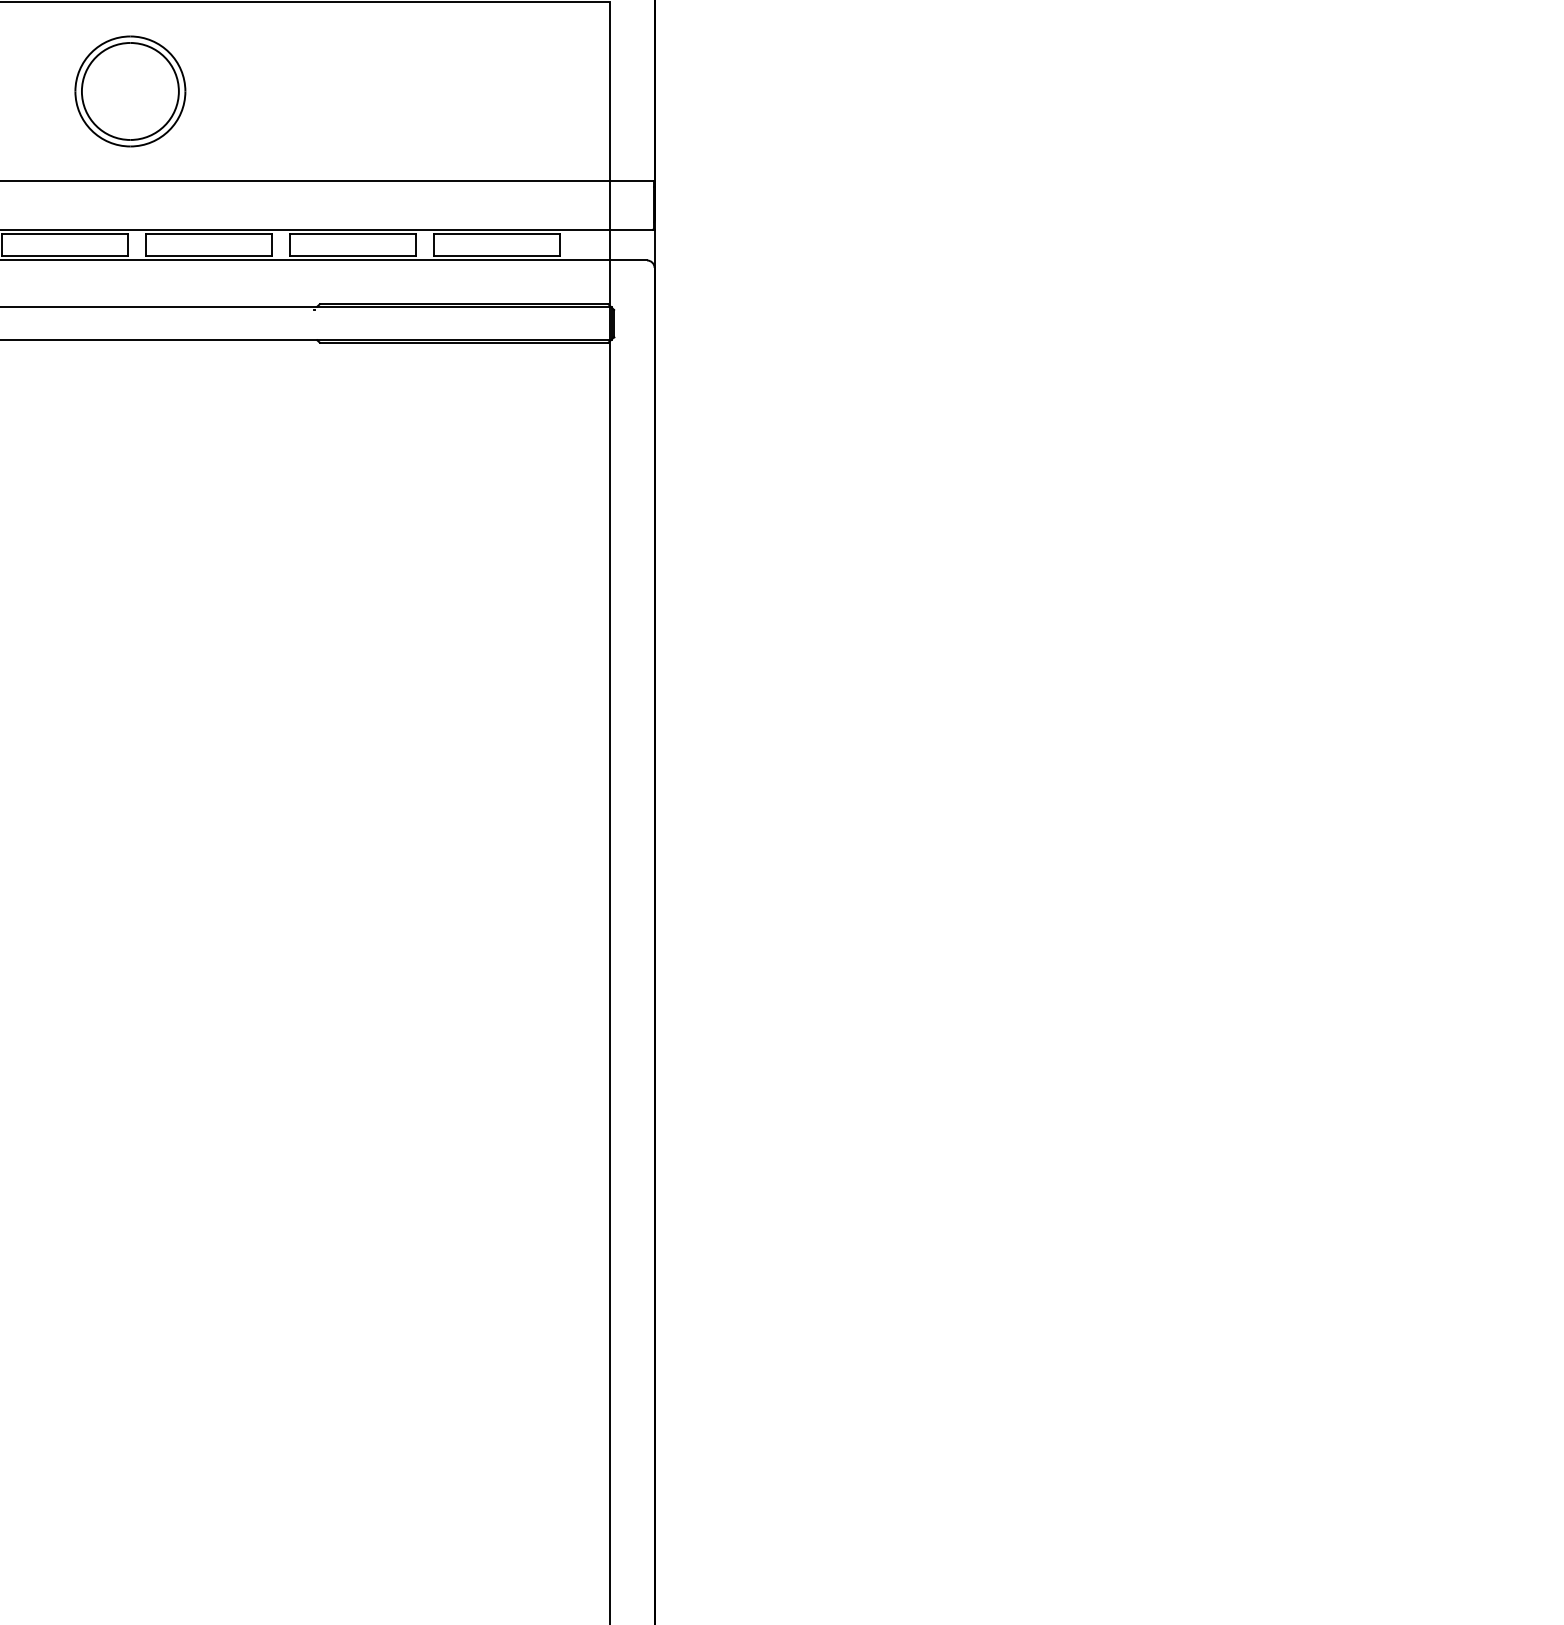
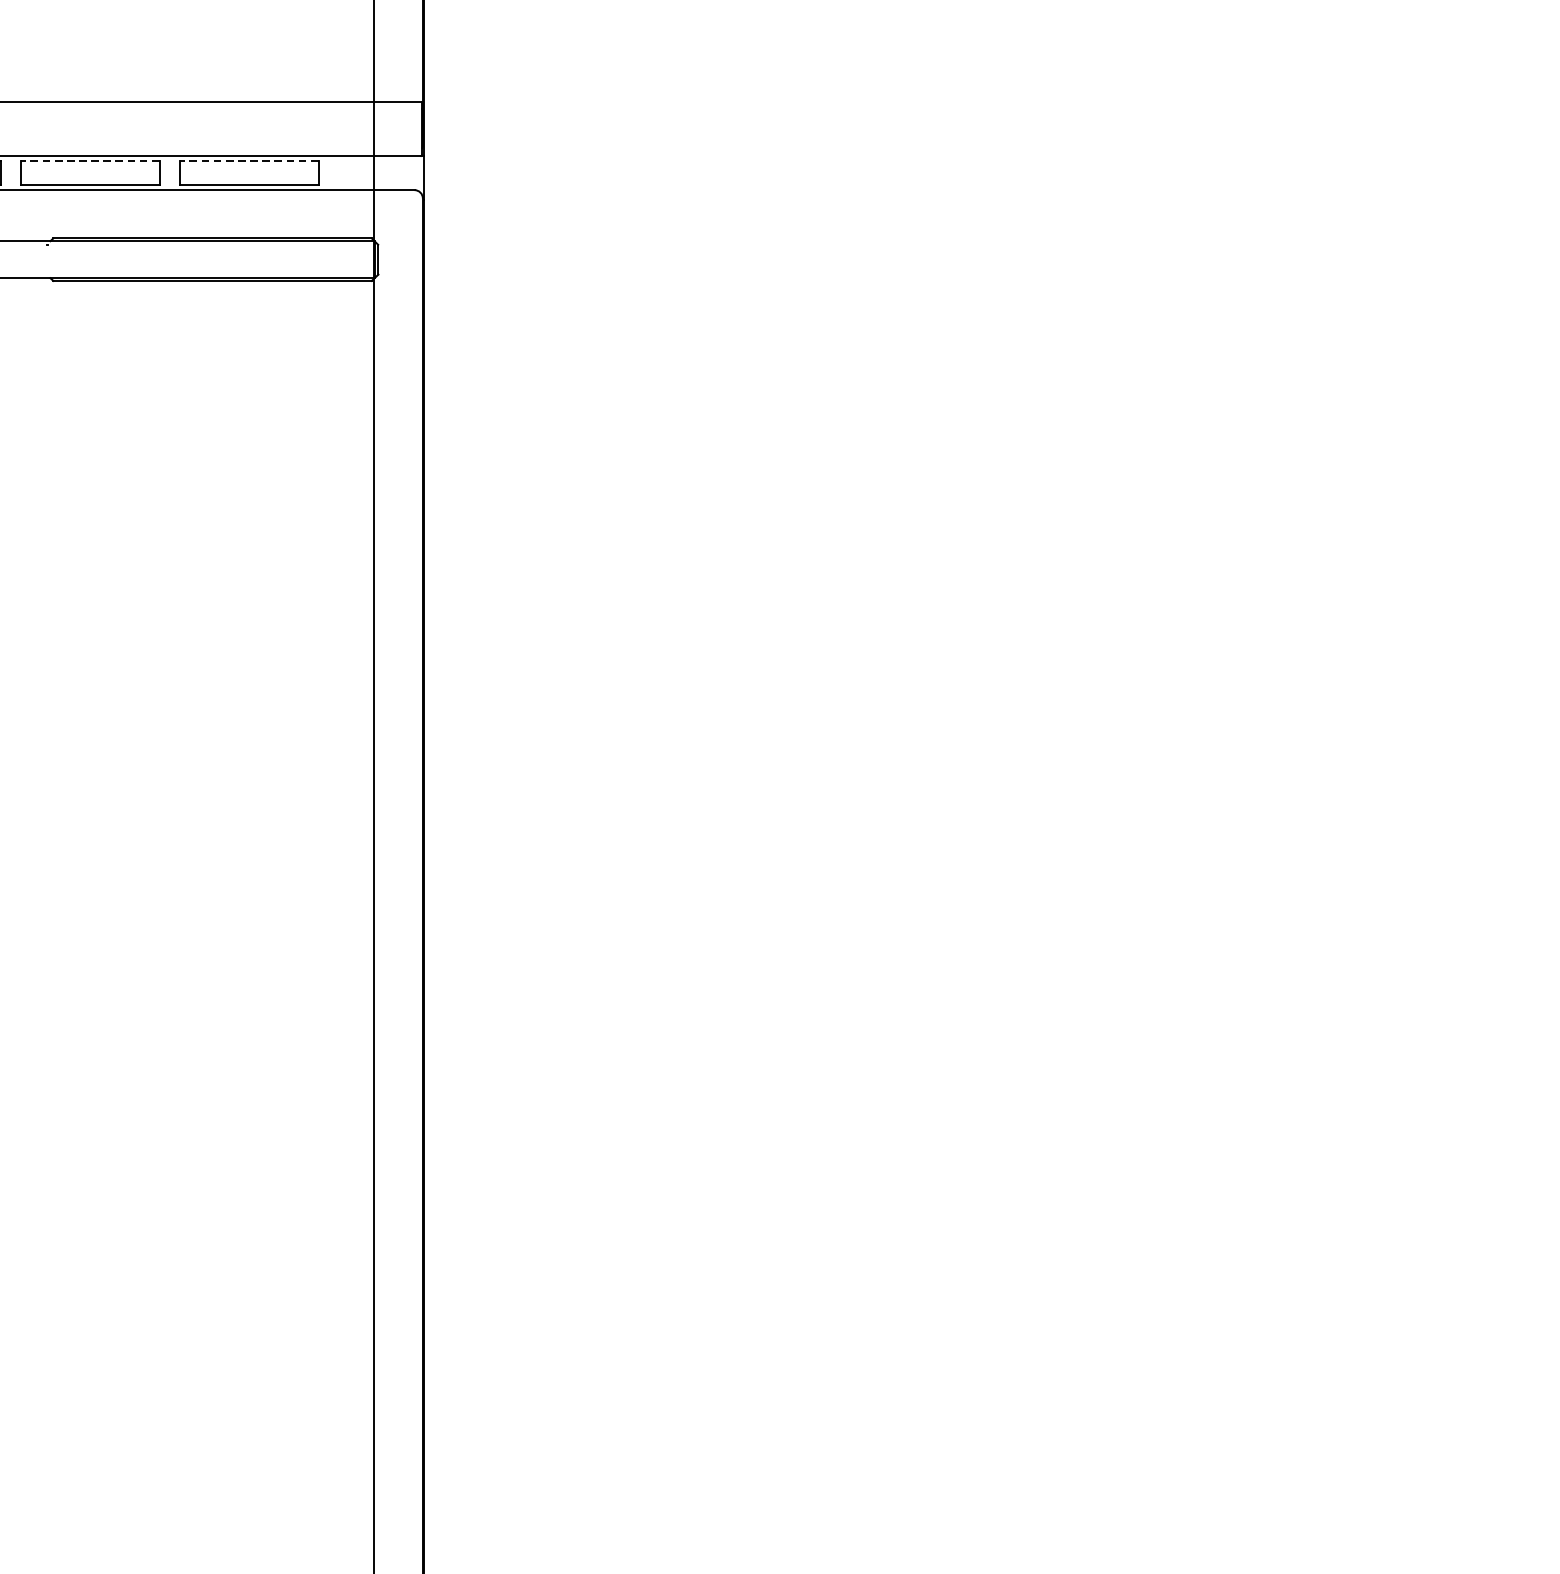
line: (353, 234) -> (90, 161), solid -> dashed
line: (497, 234) -> (249, 161), solid -> dashed

